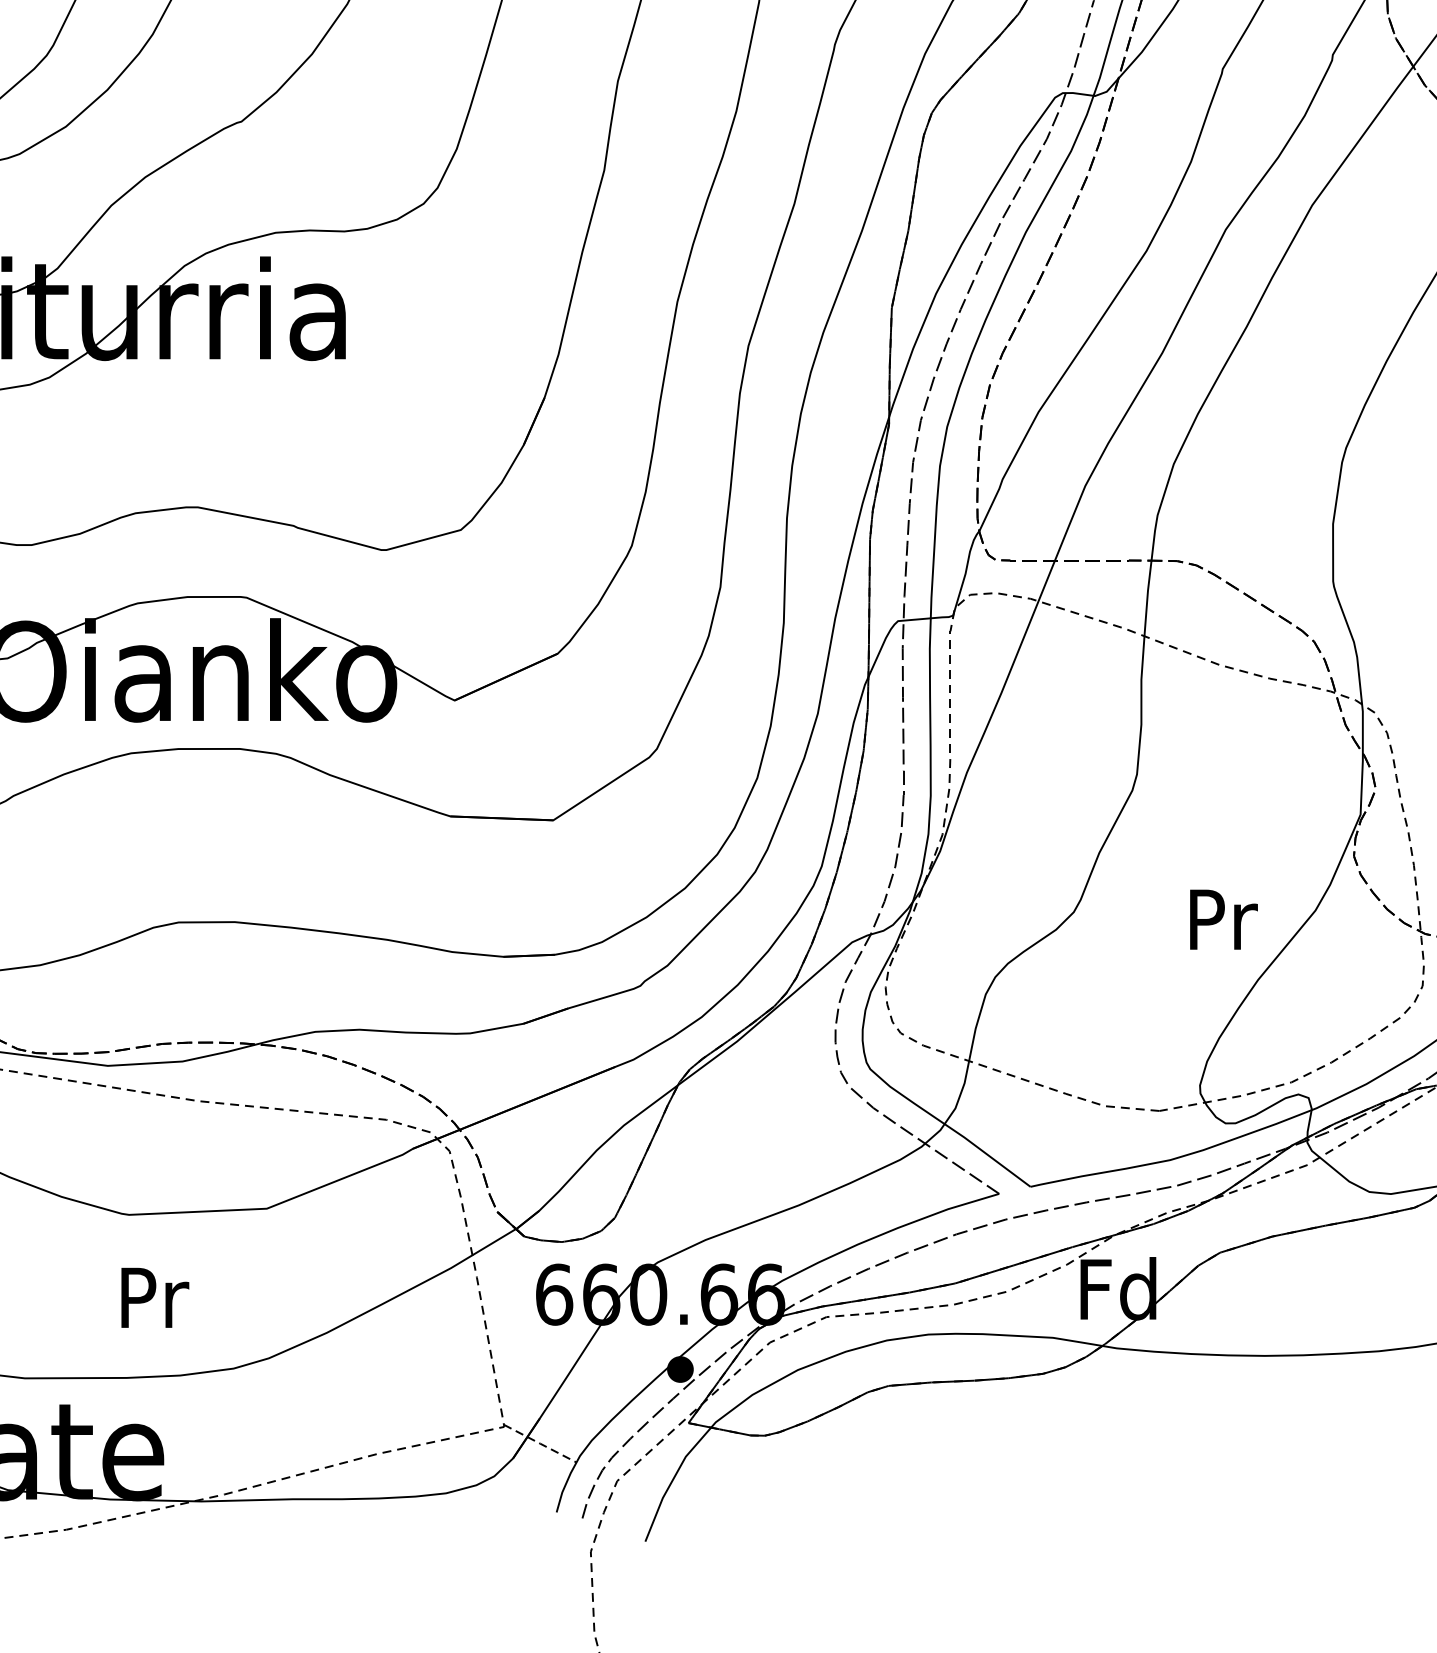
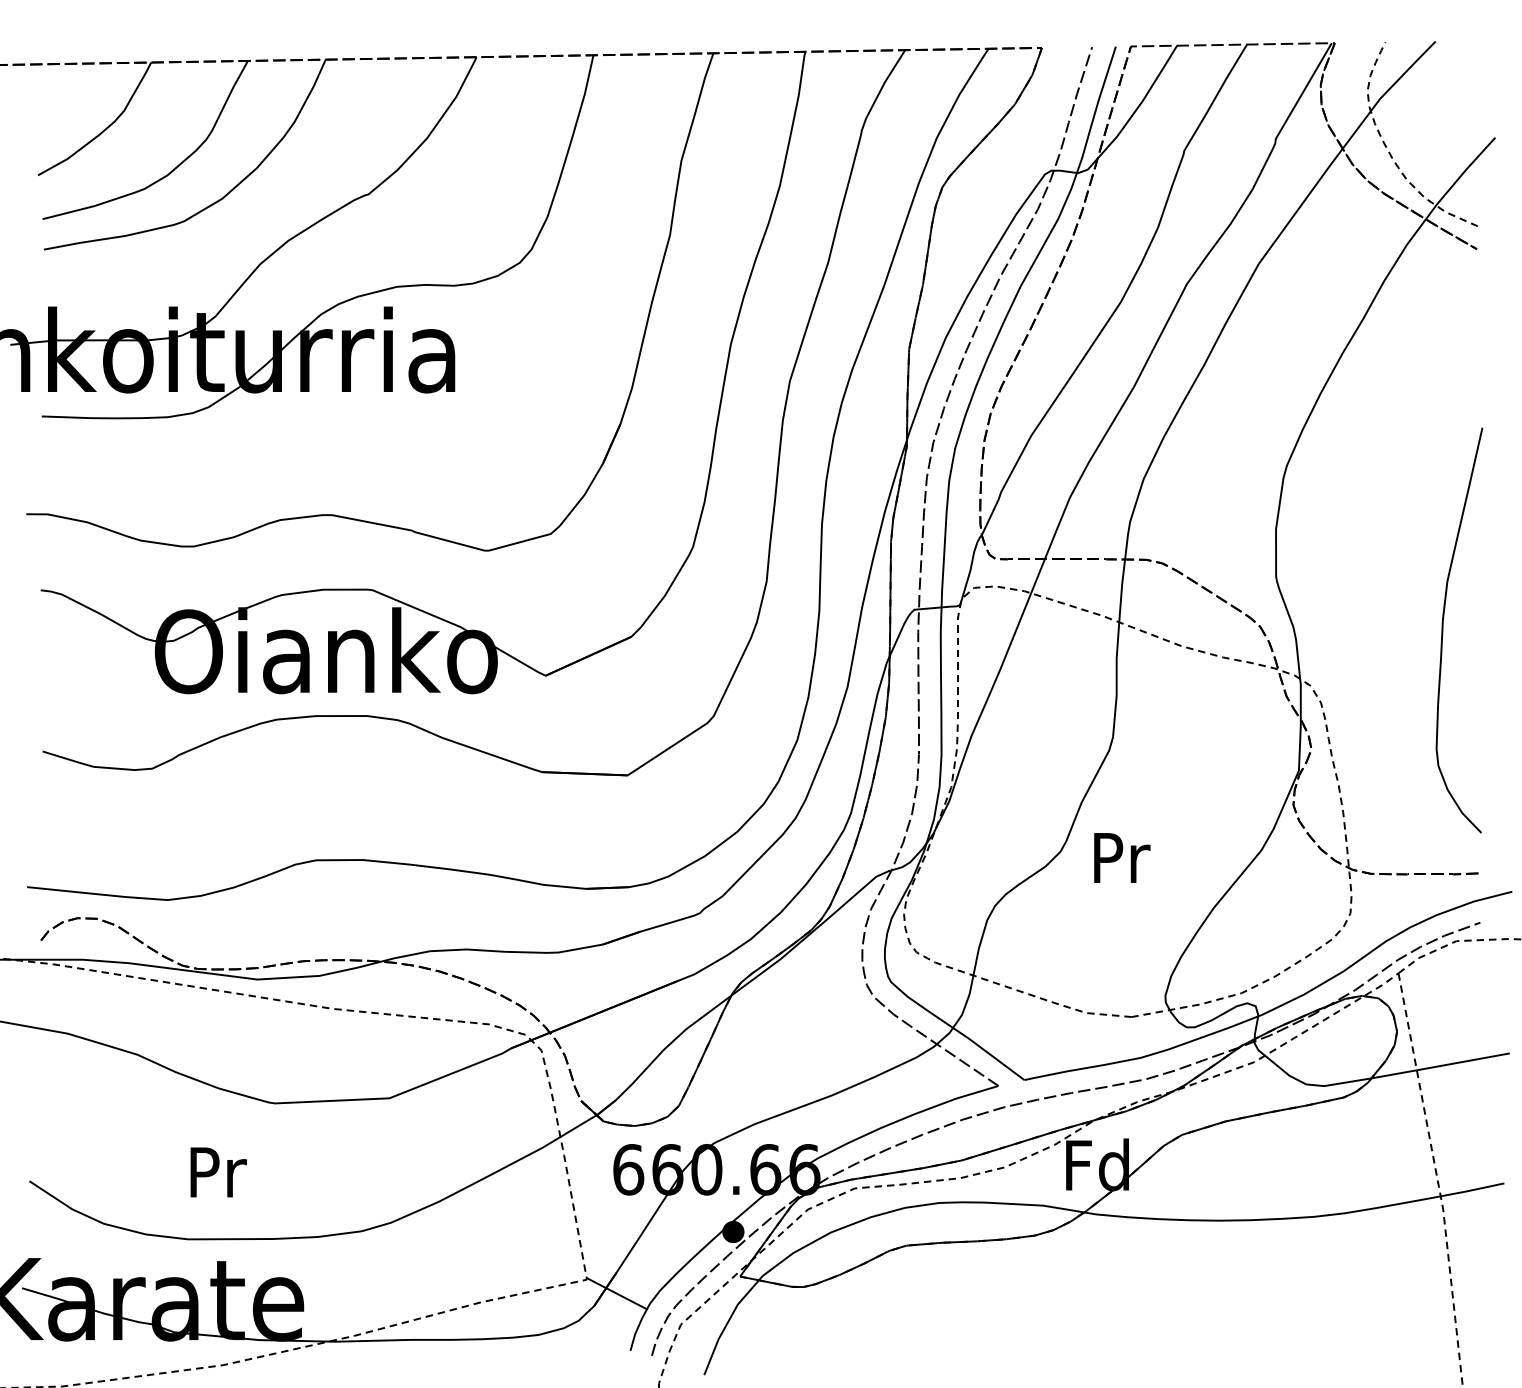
text: (1224, 919) -> (1122, 857), moved
text: (154, 1297) -> (218, 1172), moved
line: (539, 1443) -> (616, 1293), dashed -> solid

